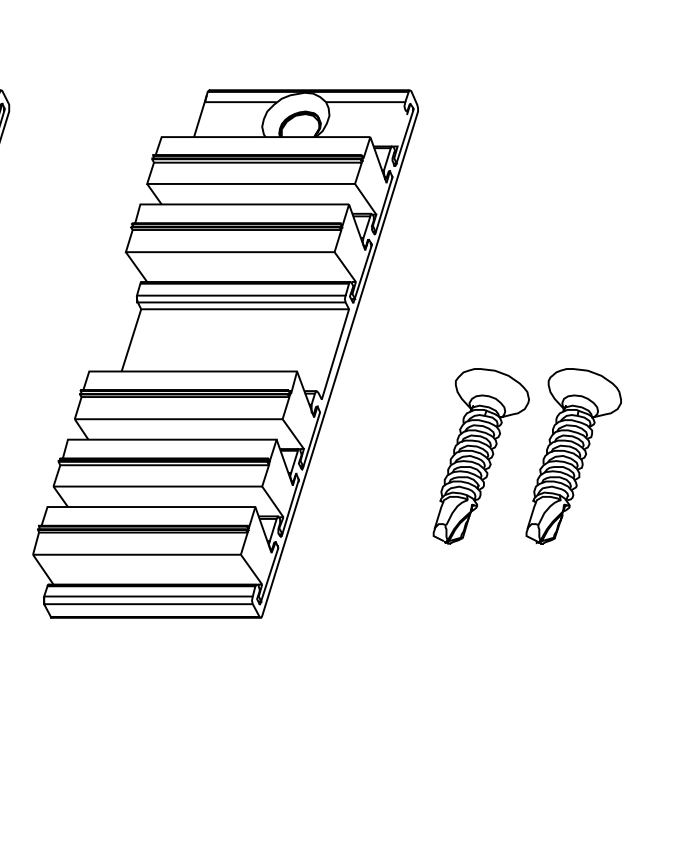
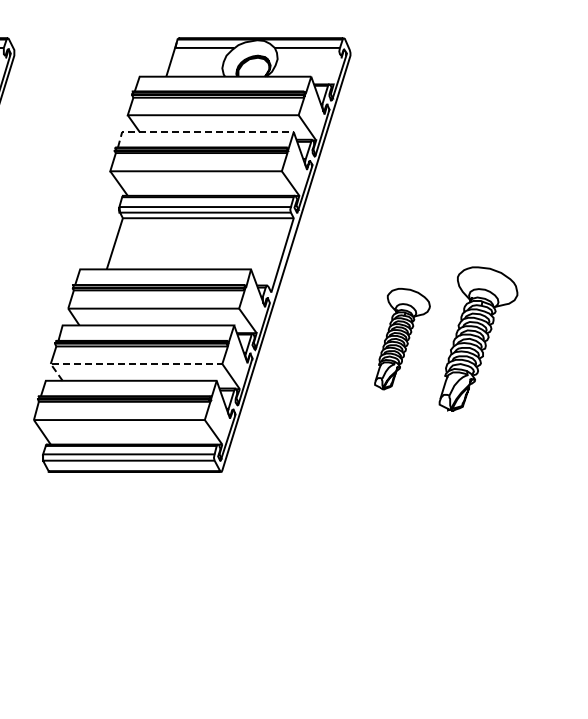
line: (235, 204) -> (200, 132), solid -> dashed
part: (481, 455) -> (402, 338), size x0.7
line: (144, 485) -> (125, 363), solid -> dashed

